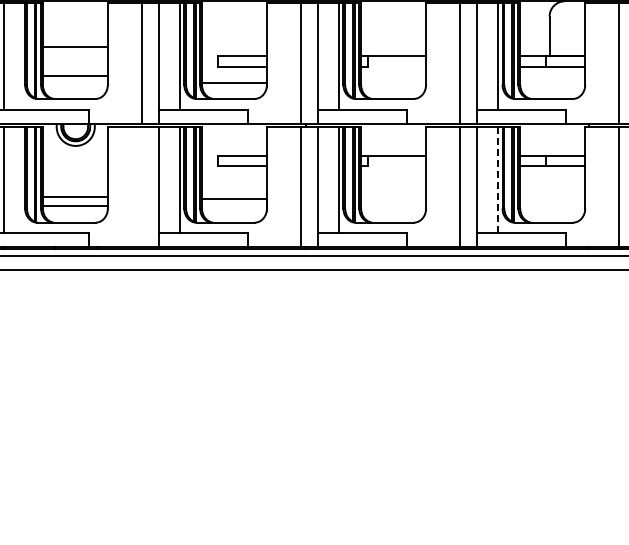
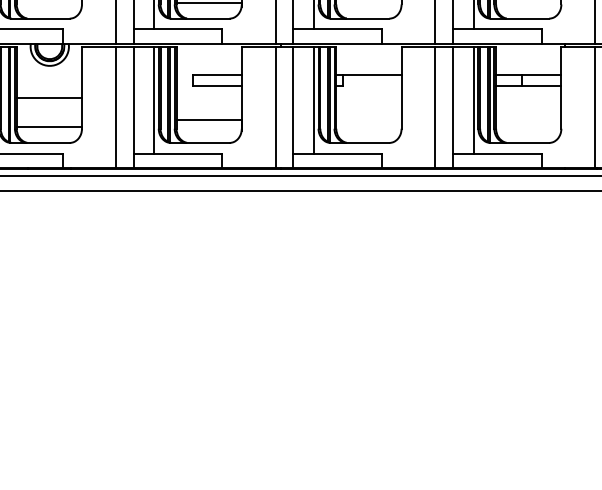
line: (497, 179) -> (473, 99), dashed -> solid
line: (141, 187) -> (115, 107), added
line: (74, 197) -> (48, 98), moved

